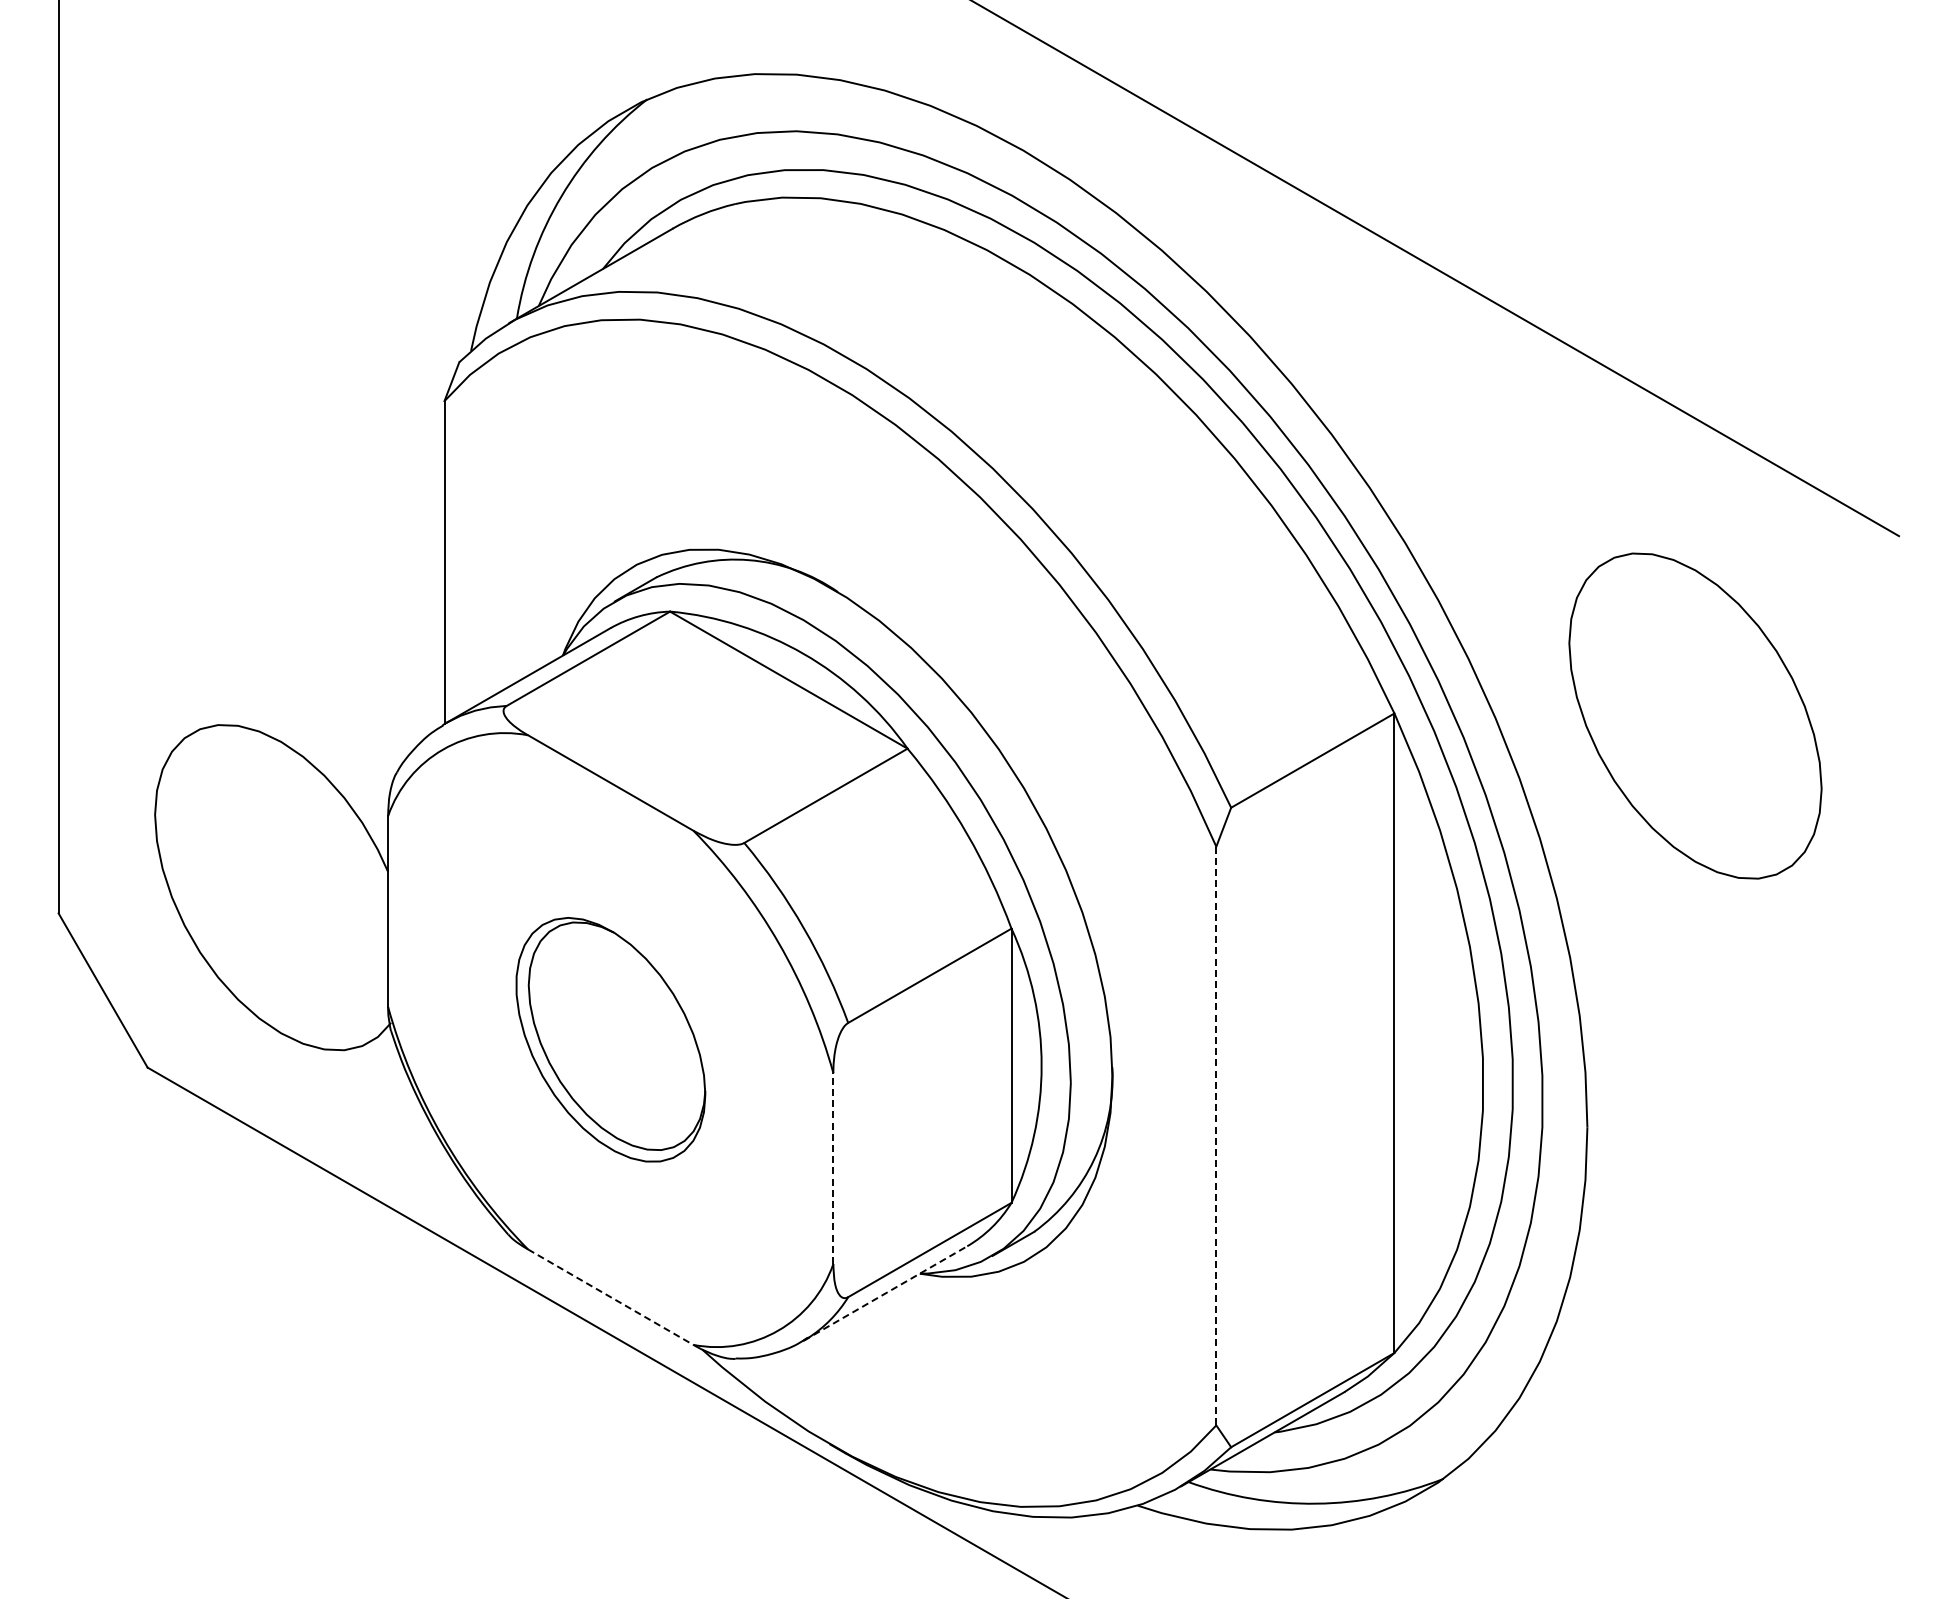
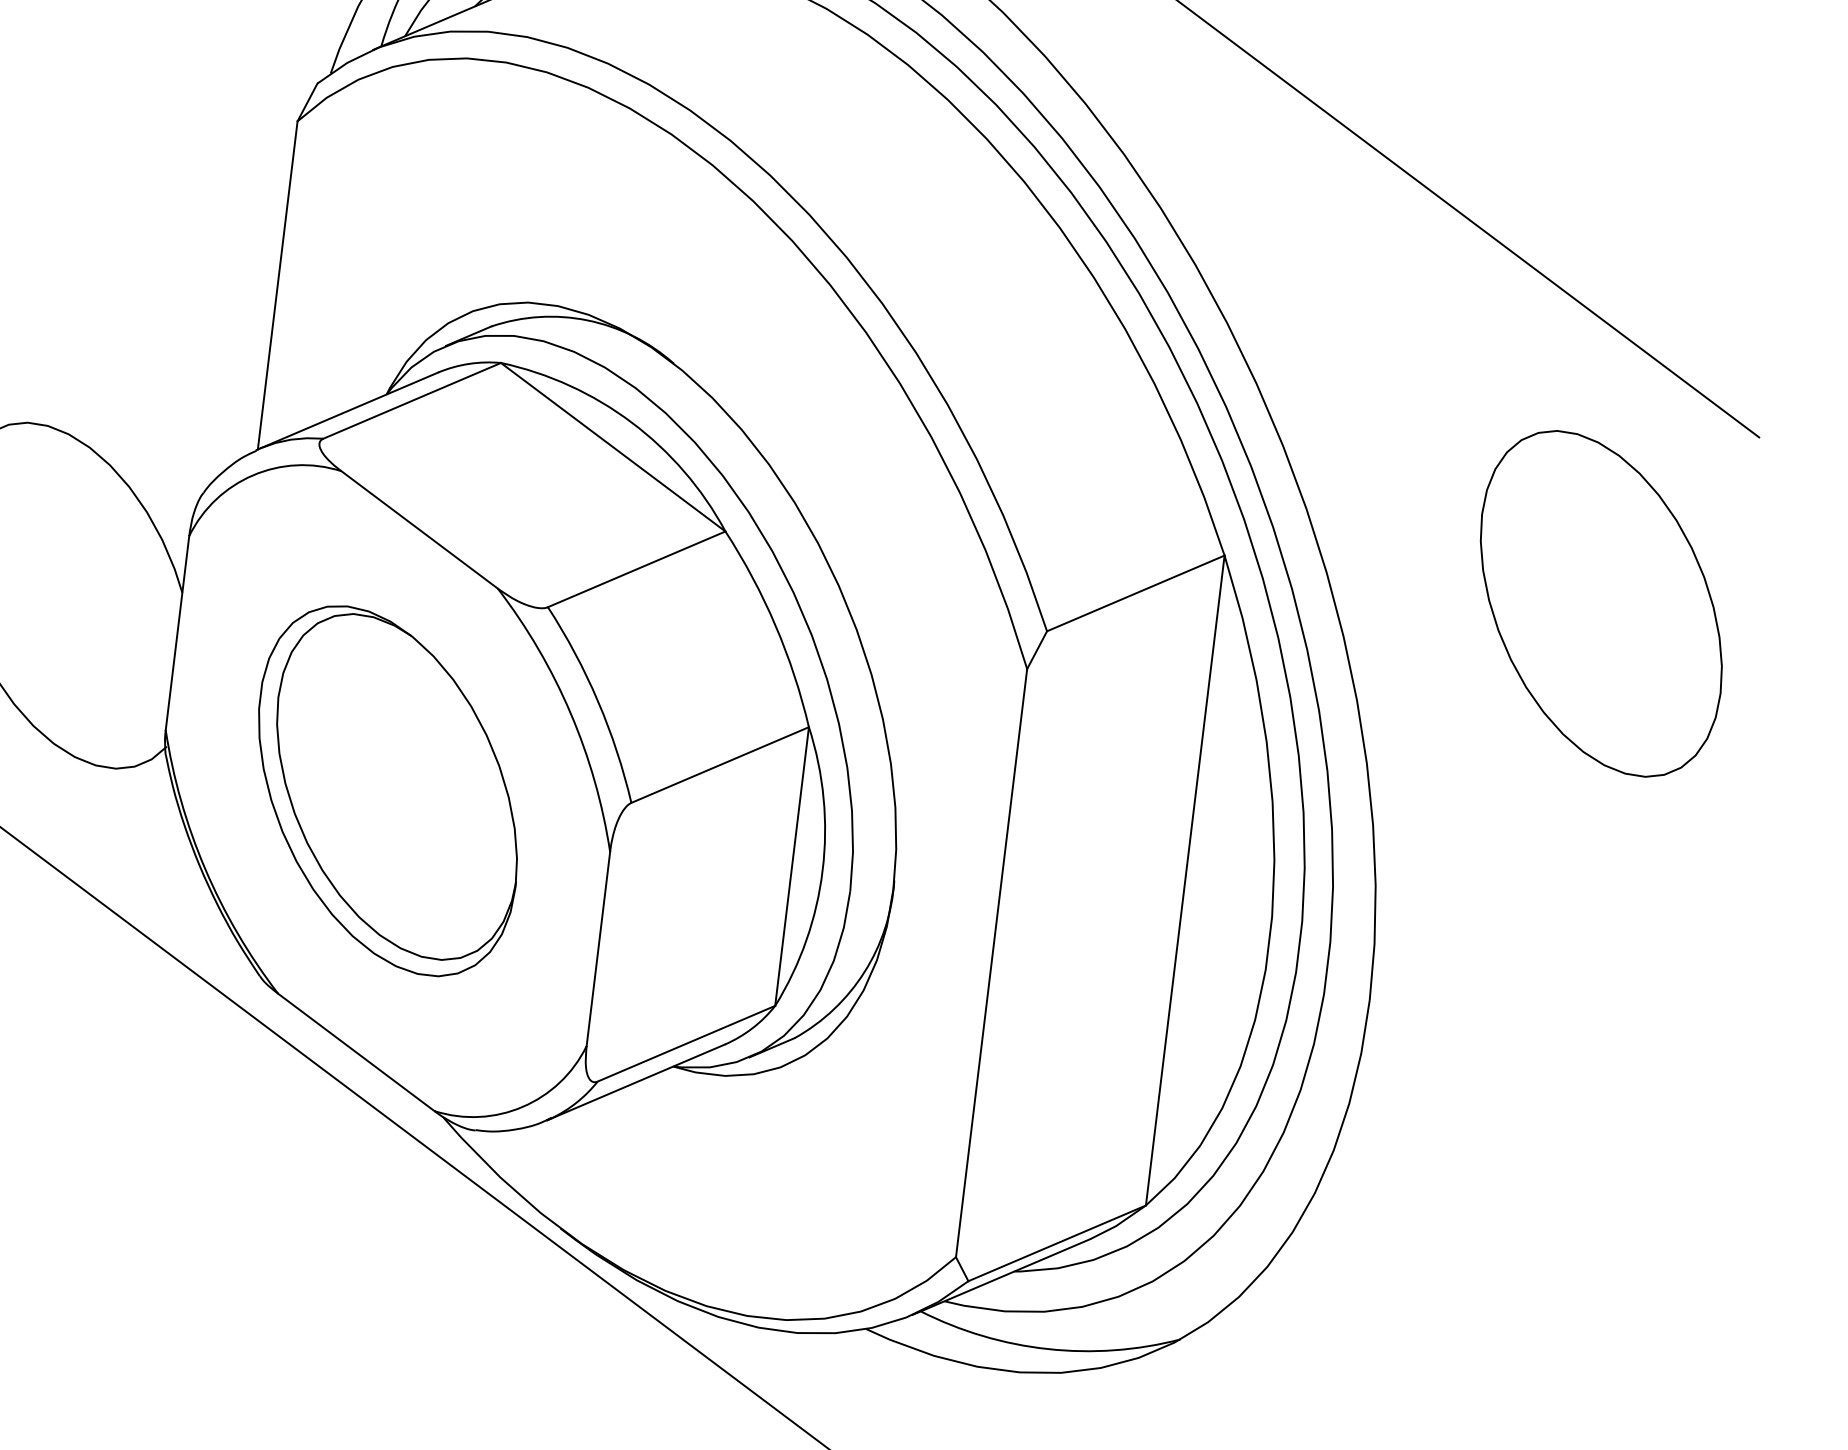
part: (1695, 715) -> (1601, 603), moved
part: (610, 1039) -> (387, 790), size x1.43
line: (1216, 1136) -> (991, 963), dashed -> solid
line: (833, 1168) -> (598, 949), dashed -> solid
line: (886, 1293) -> (637, 1082), dashed -> solid
line: (611, 1297) -> (357, 1052), dashed -> solid

